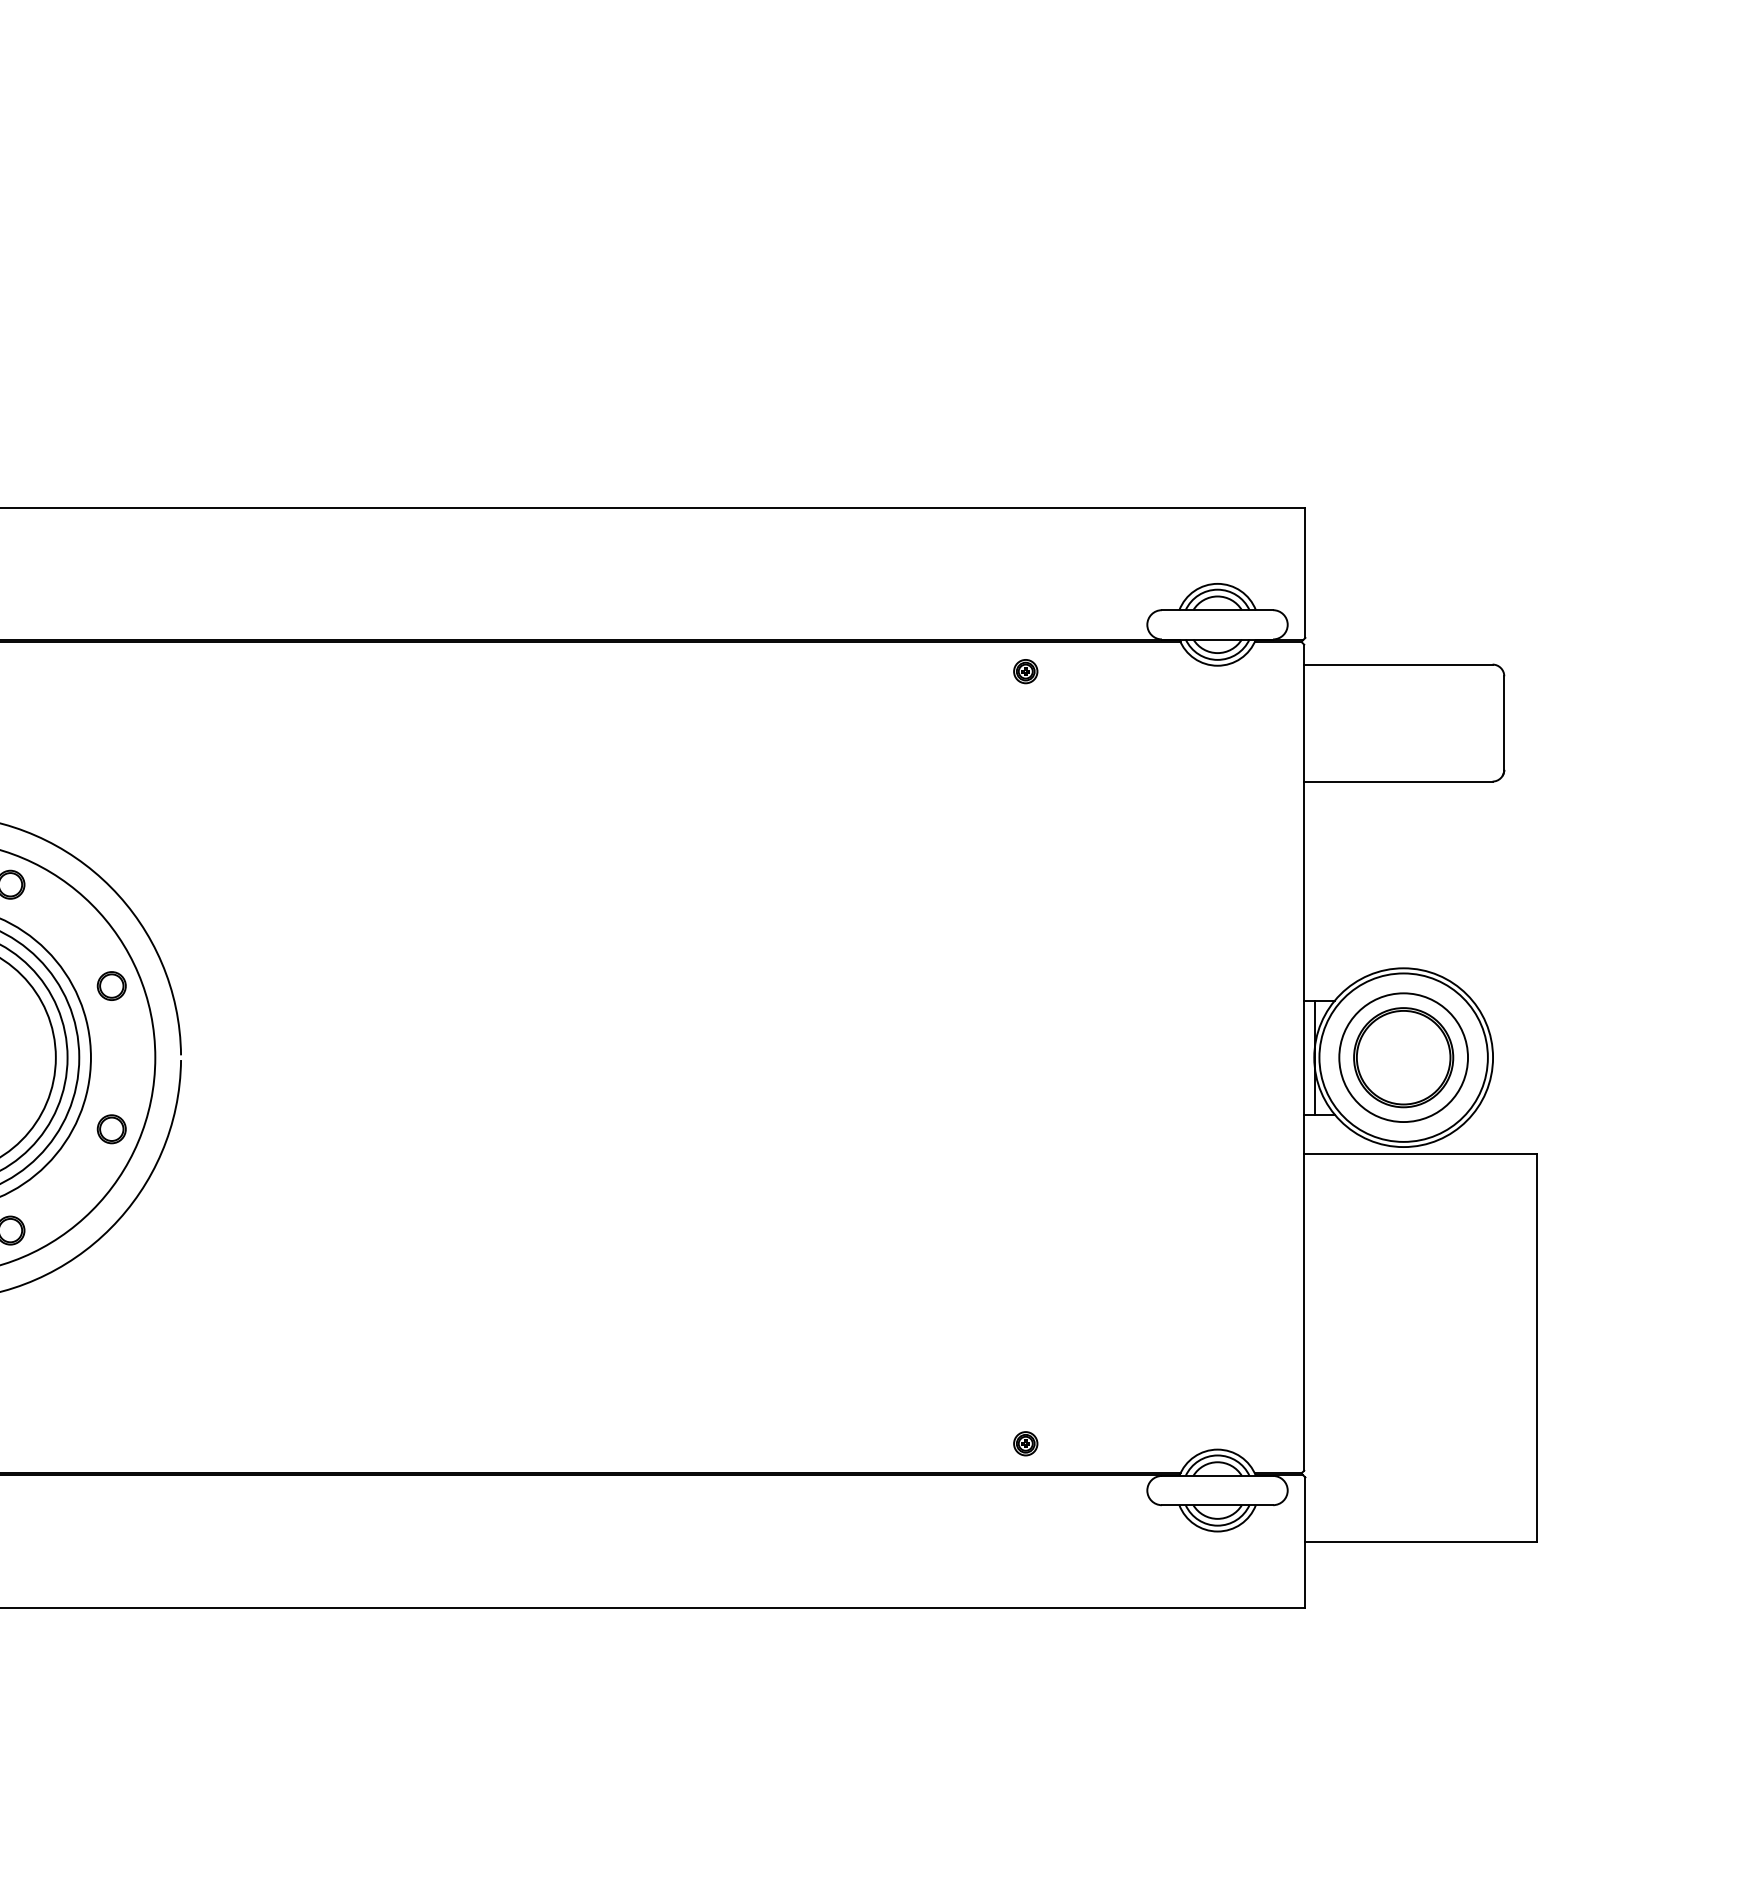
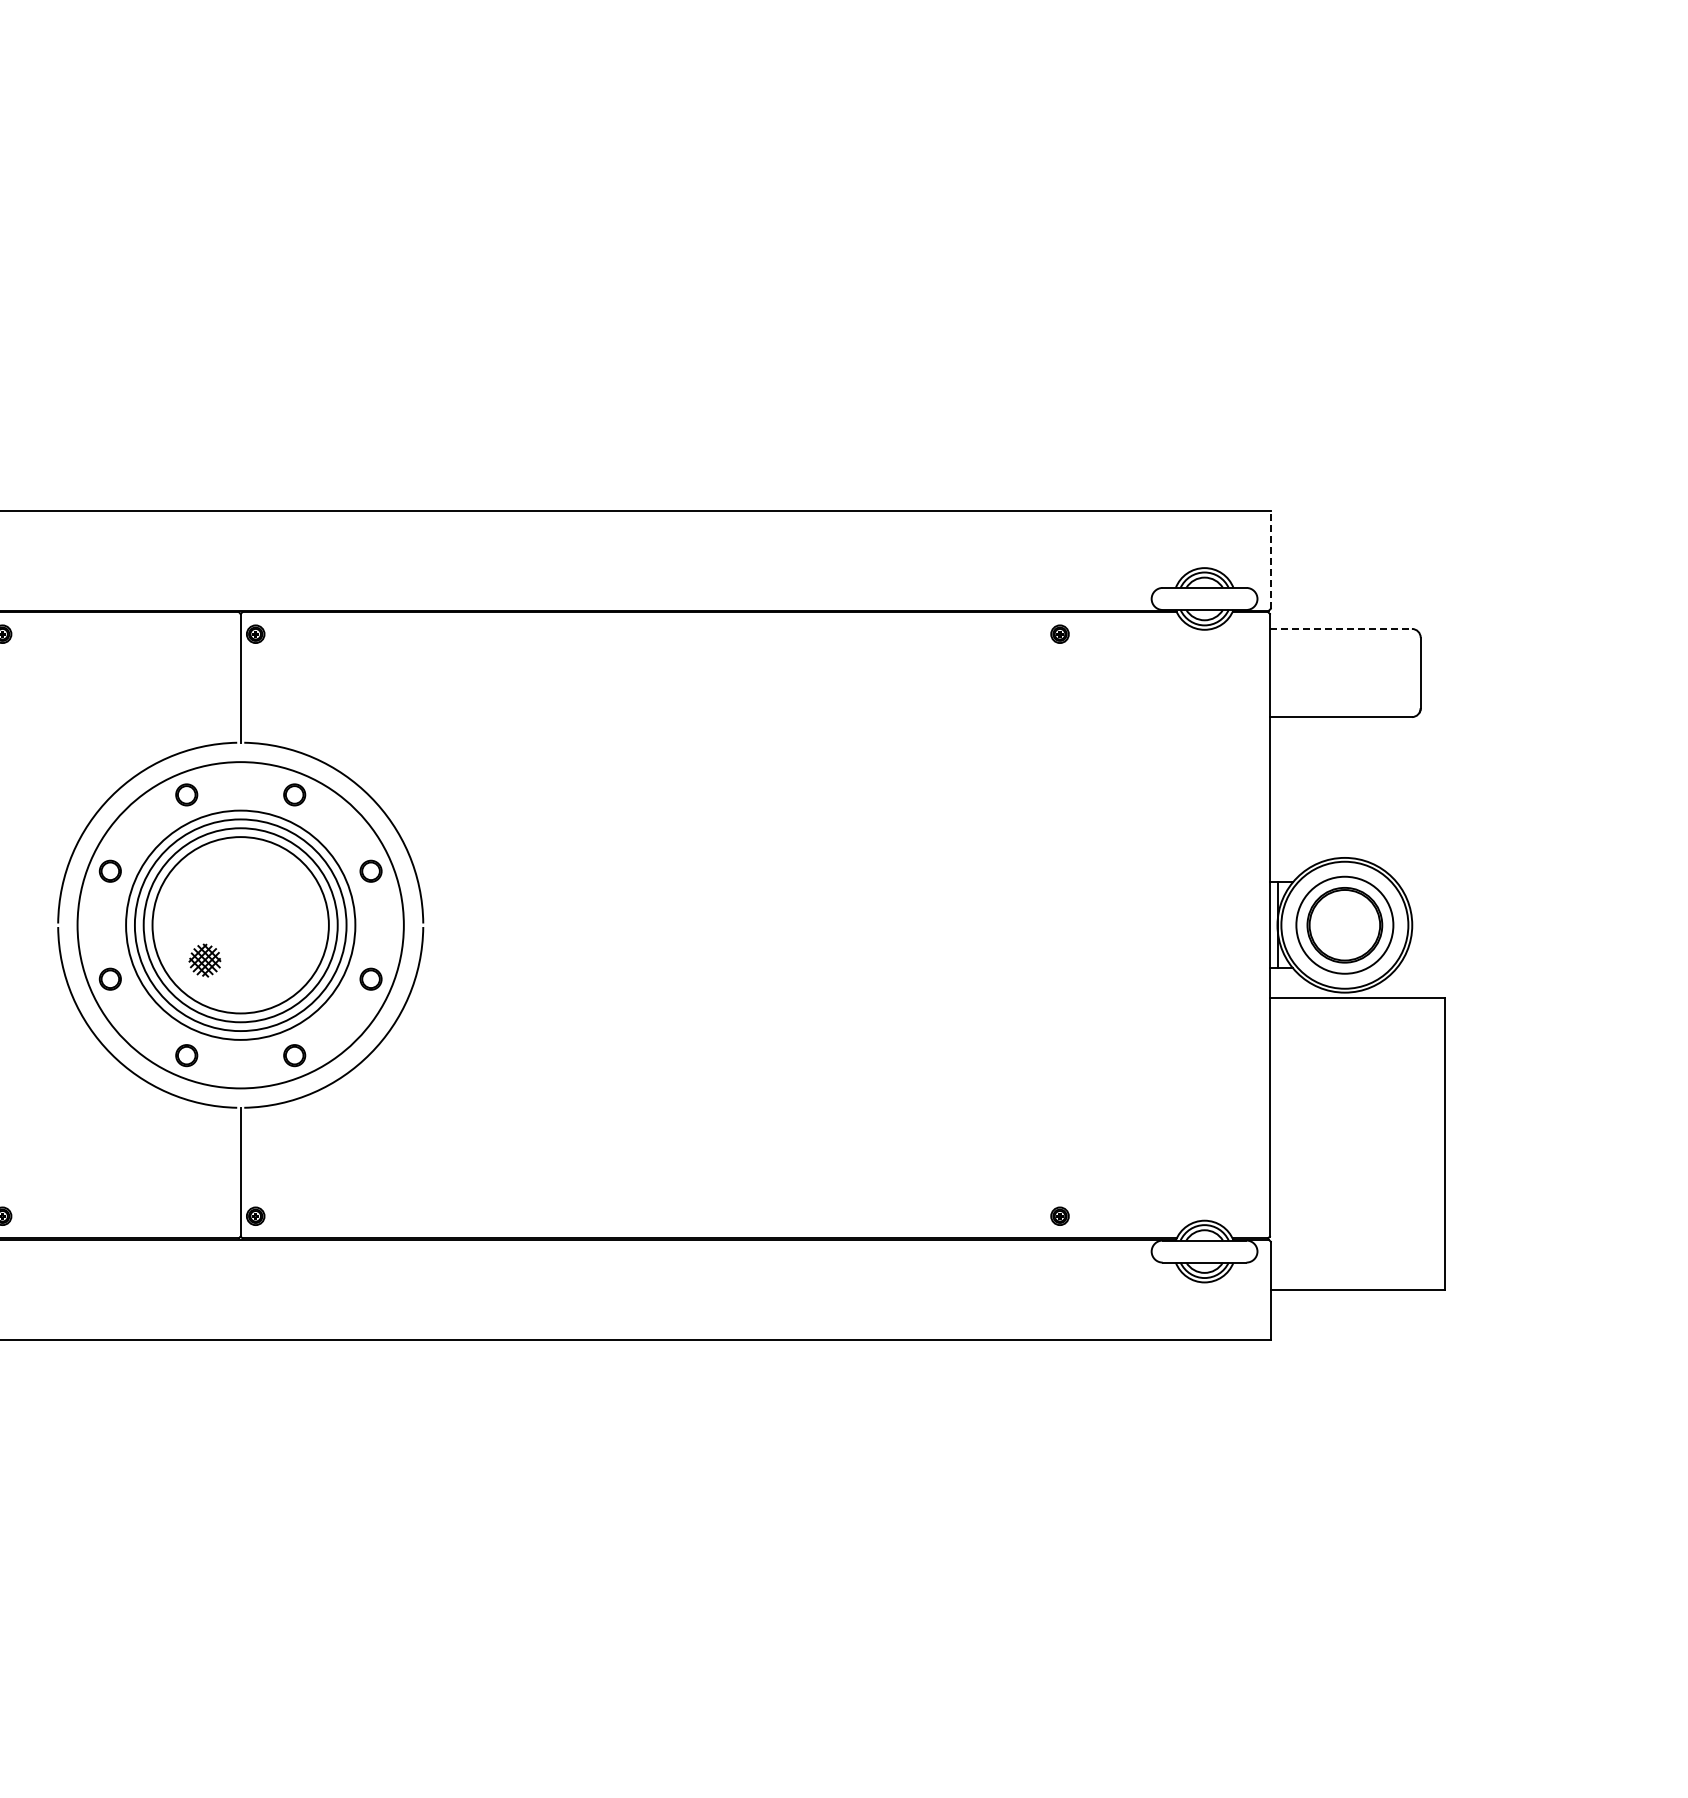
line: (1304, 572) -> (1270, 559), solid -> dashed
line: (1397, 663) -> (1340, 628), solid -> dashed

